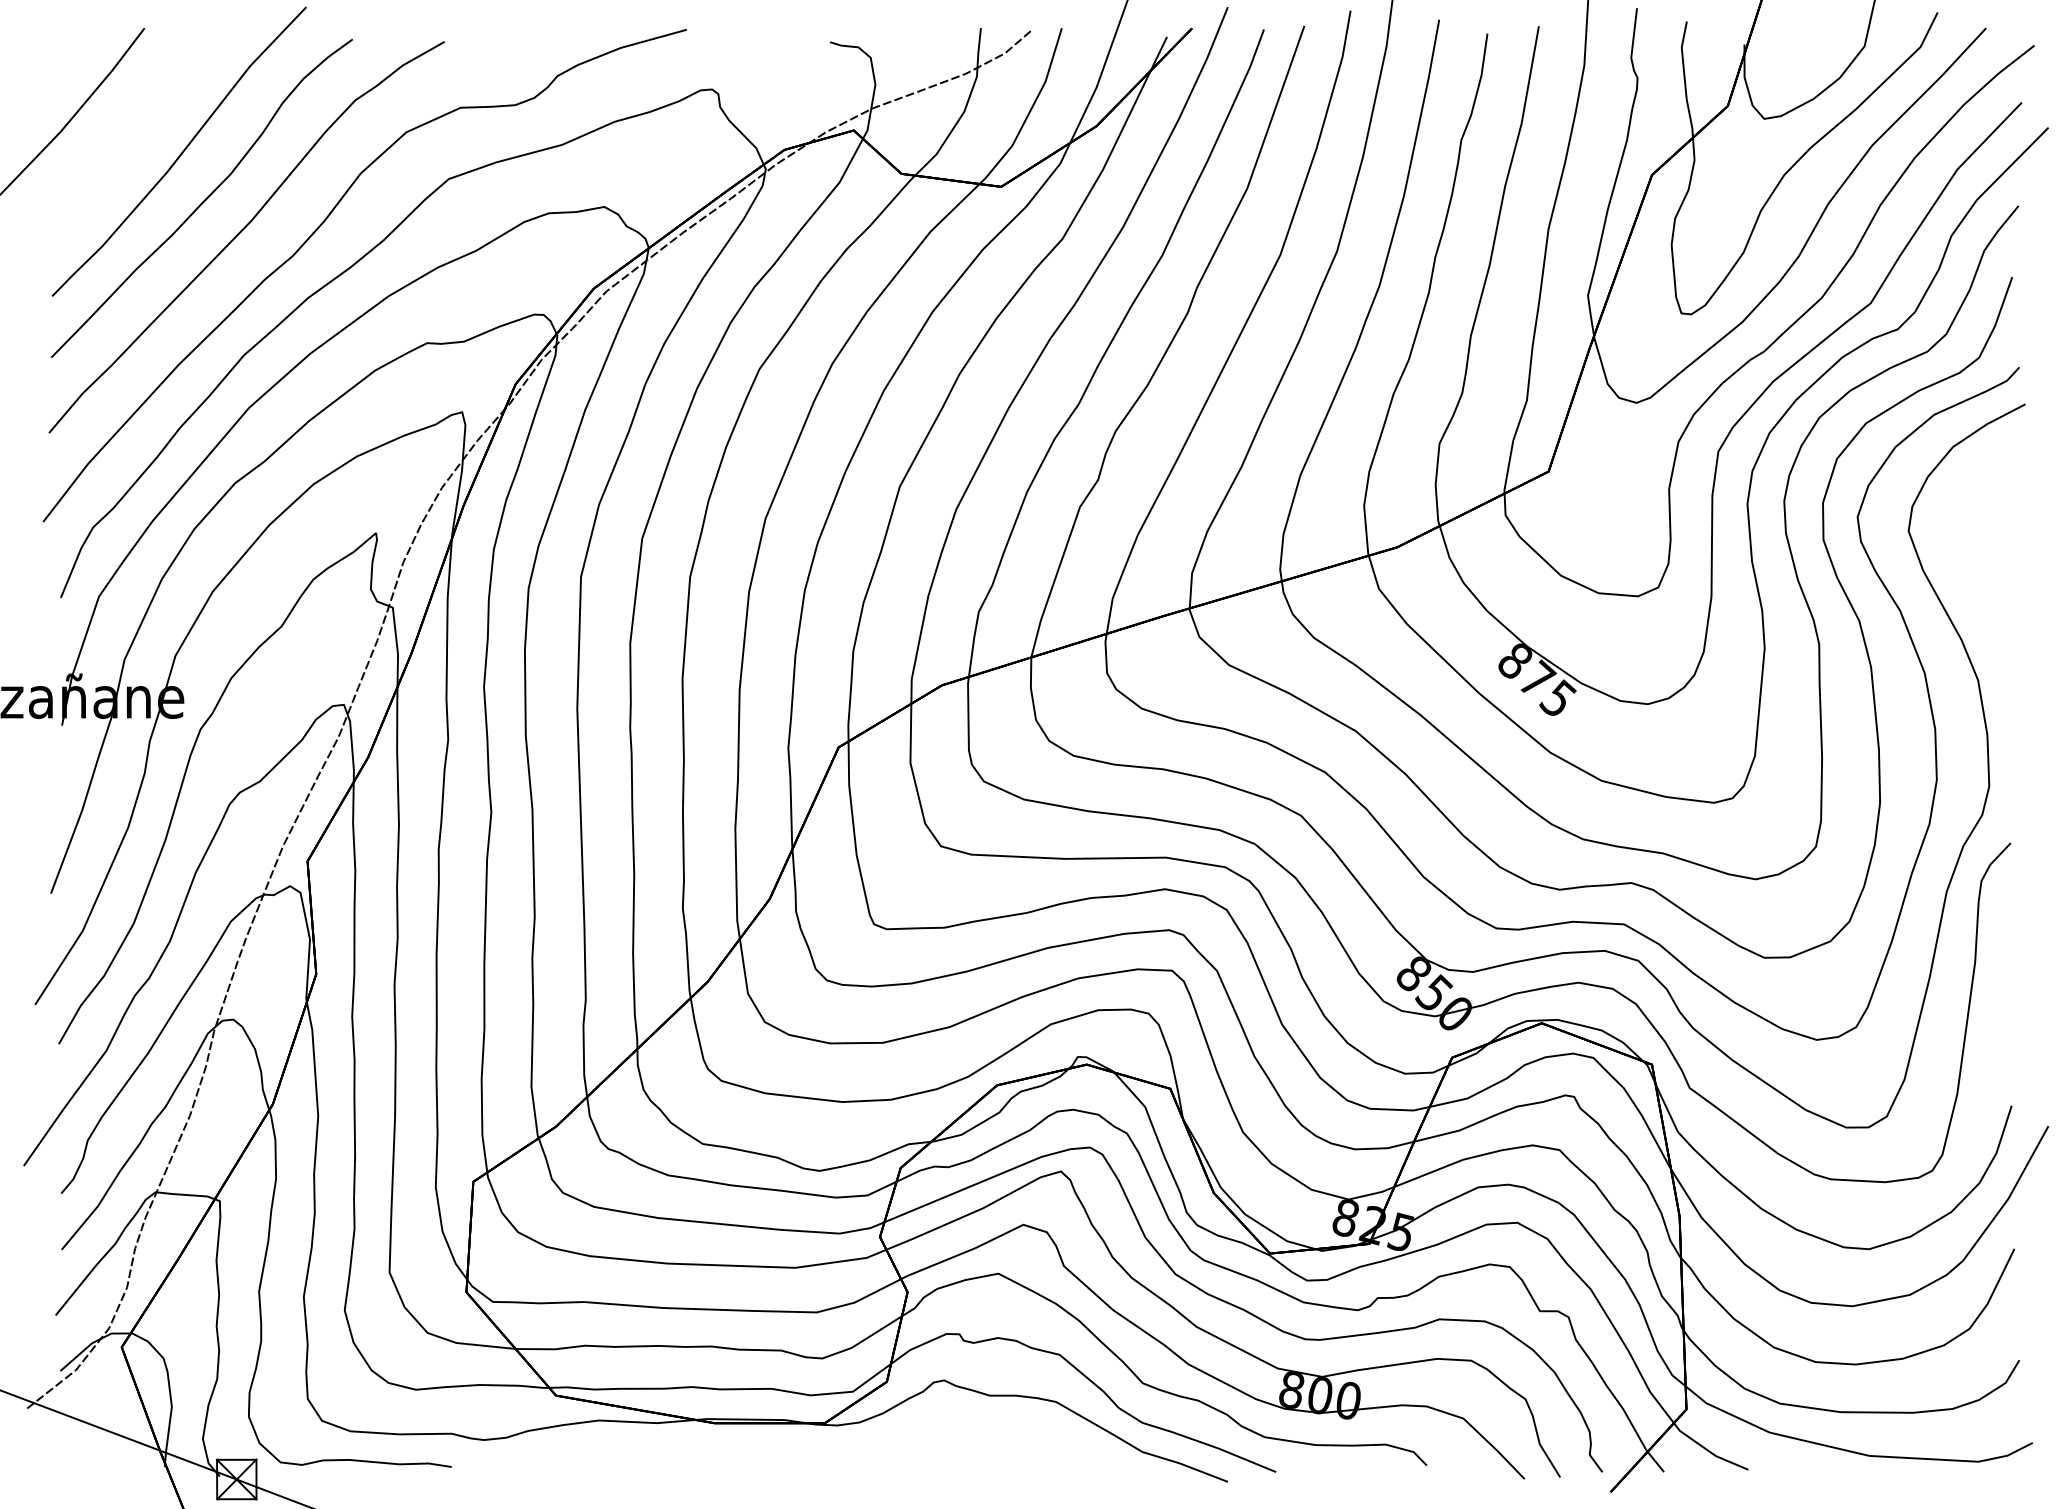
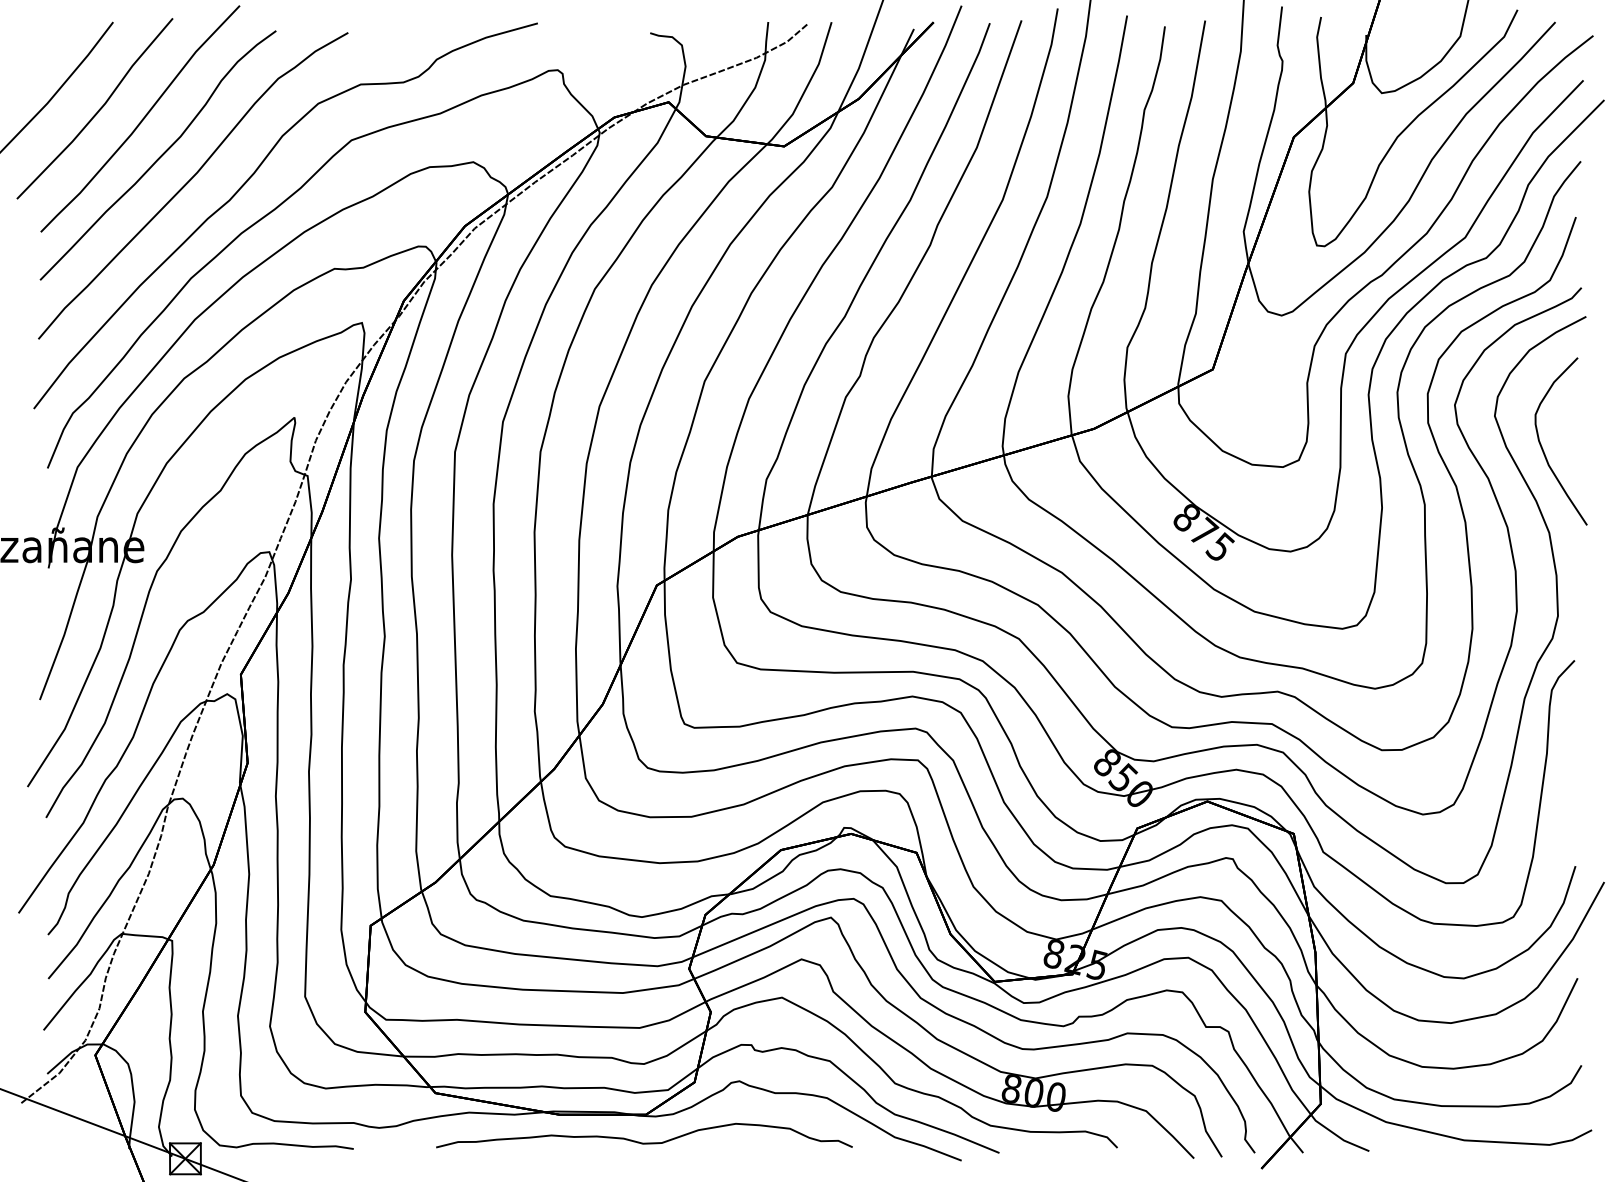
line: (125, 140) -> (98, 110), added
curve: (1969, 570) -> (1542, 446), added
curve: (819, 1458) -> (641, 1142), added

